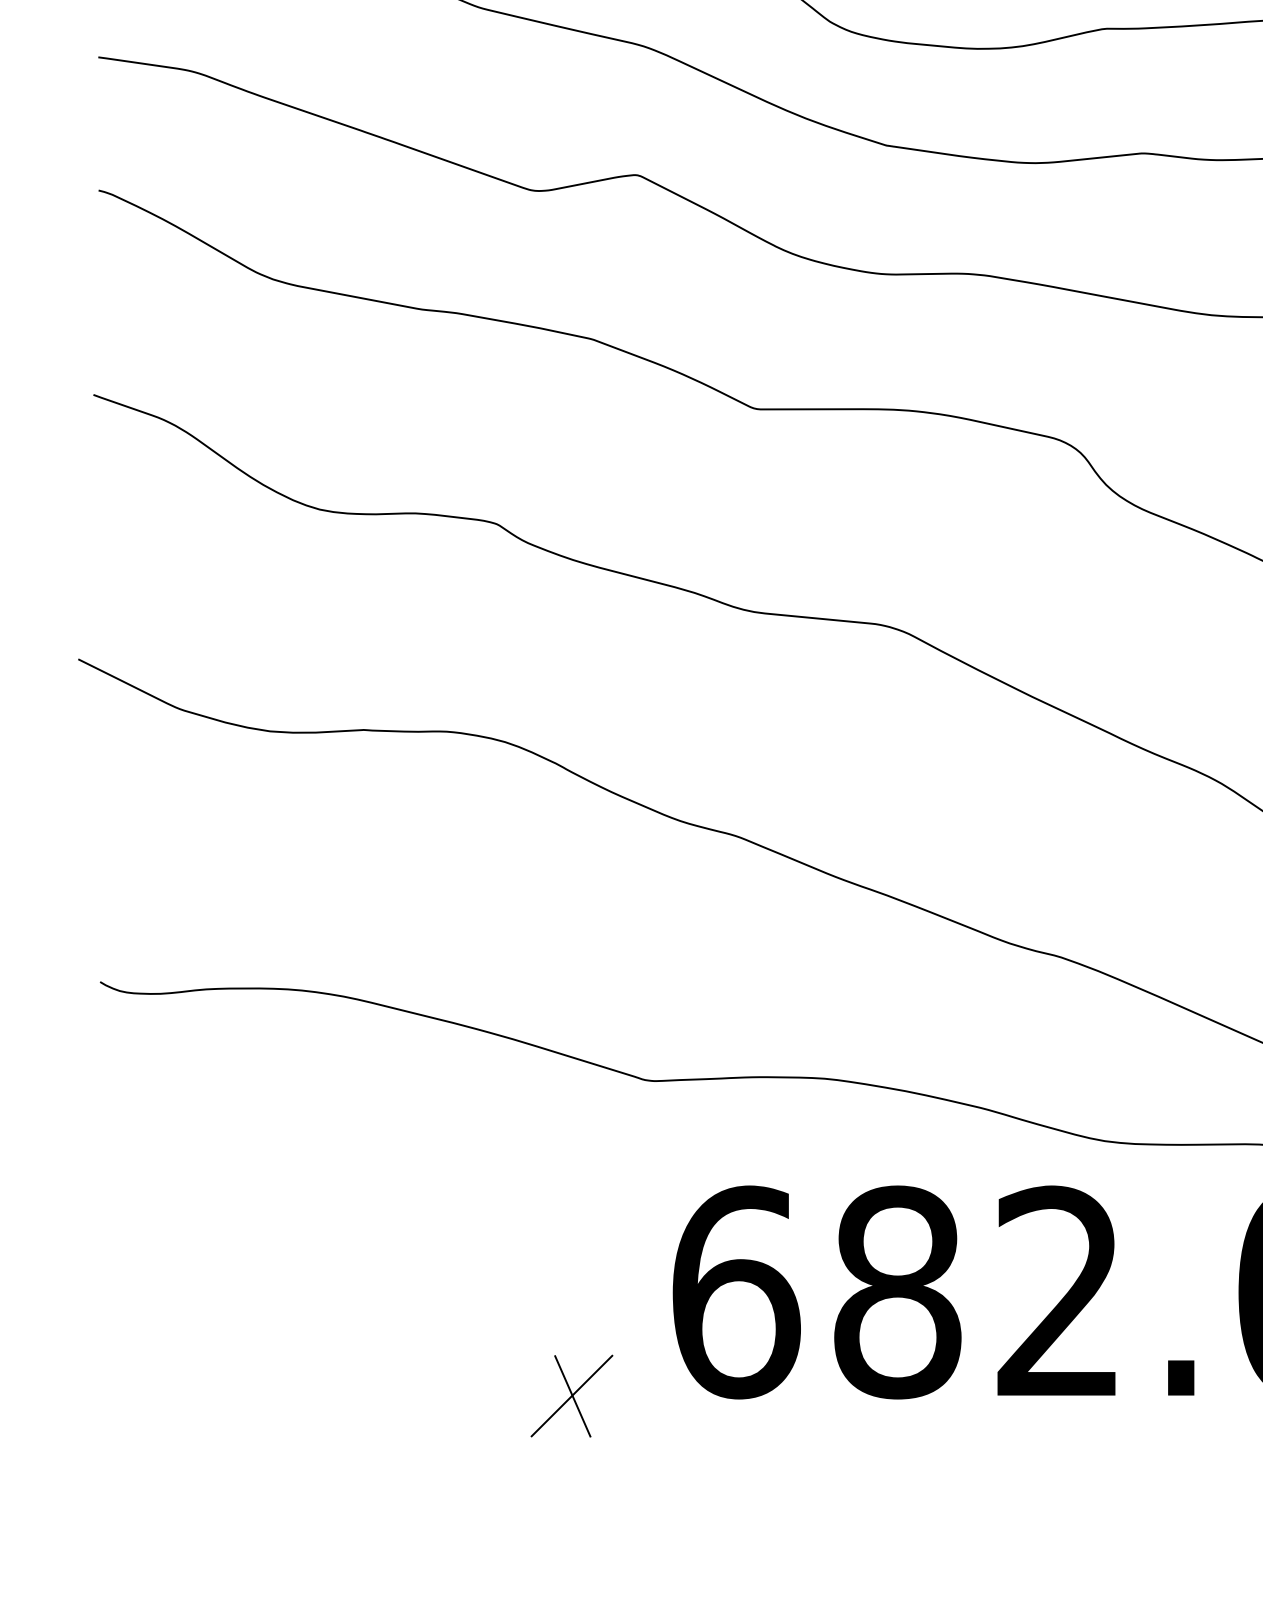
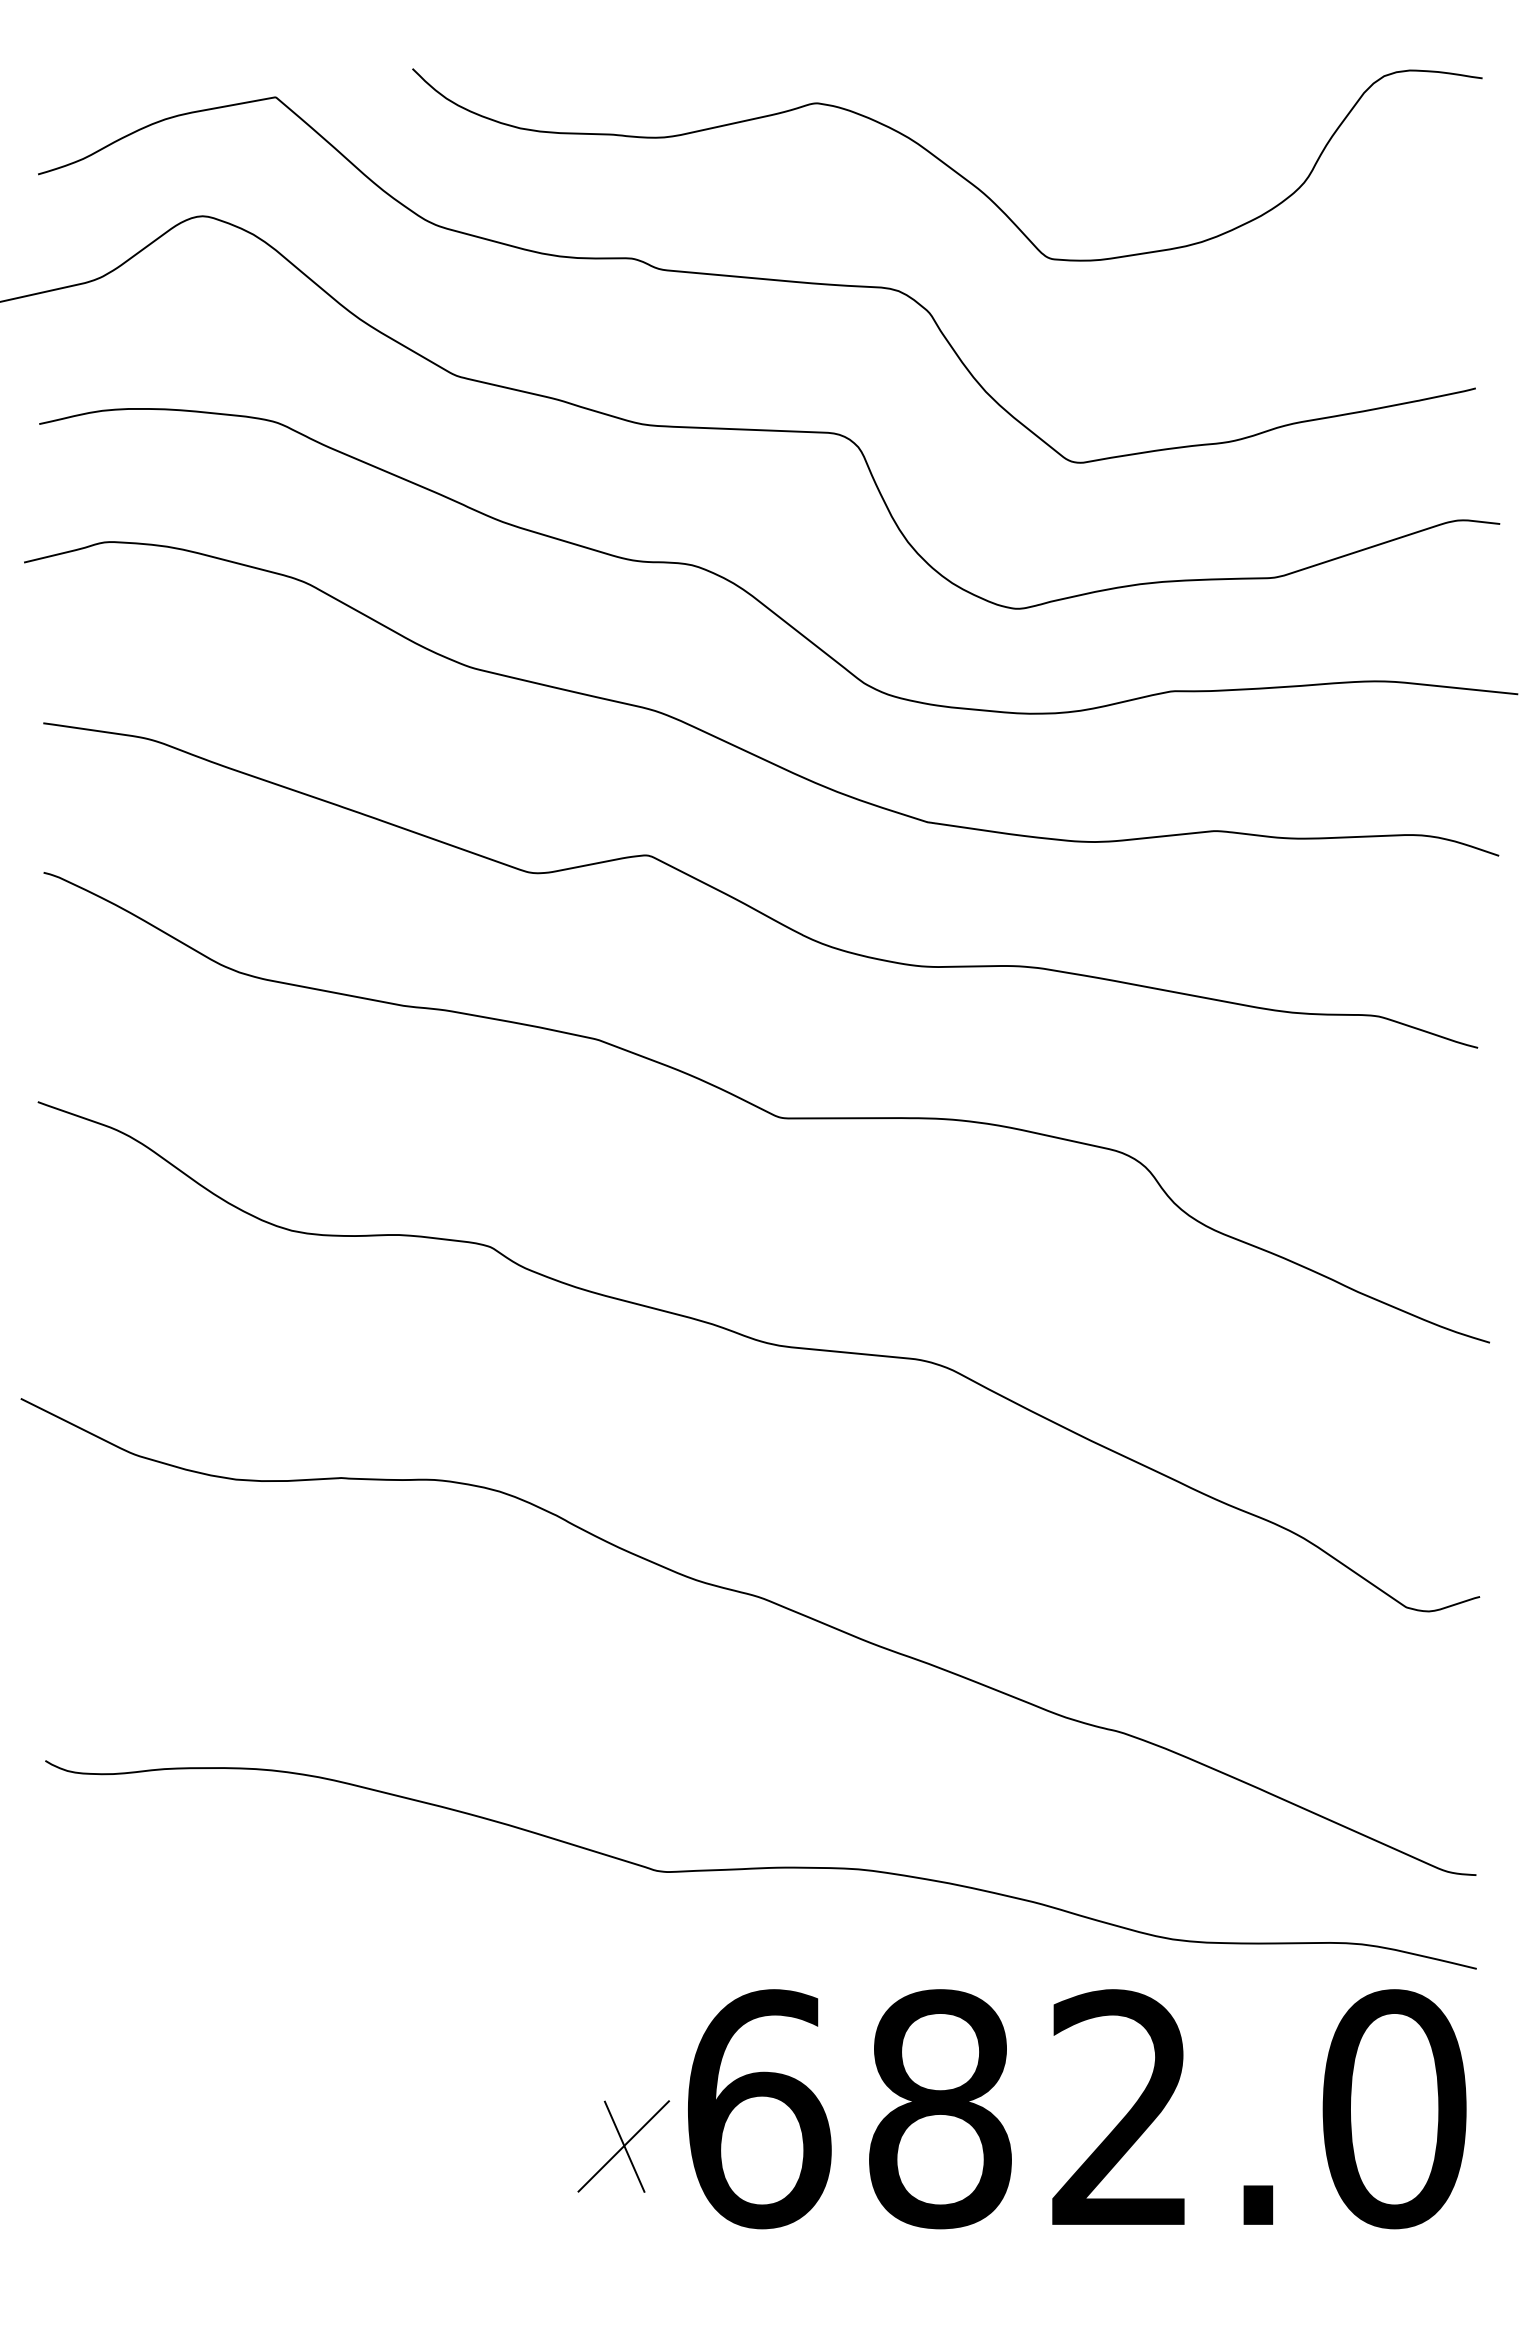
part: (571, 1396) -> (623, 2146), moved

